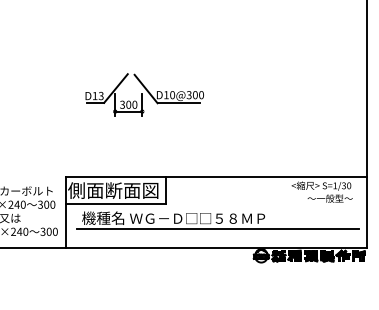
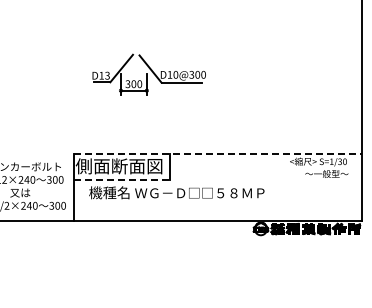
line: (216, 177) -> (217, 153), solid -> dashed
line: (115, 204) -> (121, 179), solid -> dashed
line: (218, 229) -> (219, 203), removed

